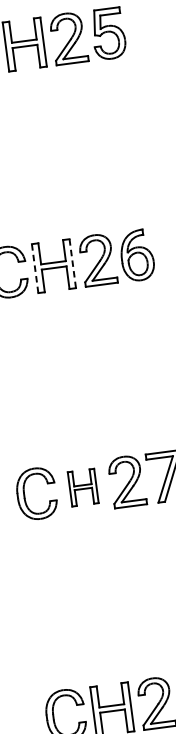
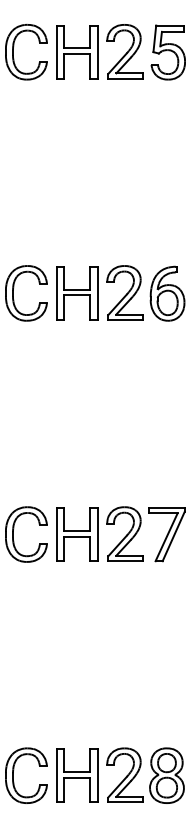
line: (72, 263) -> (97, 293), dashed -> solid
line: (35, 268) -> (56, 293), dashed -> solid
part: (83, 487) -> (77, 534), size x1.43

